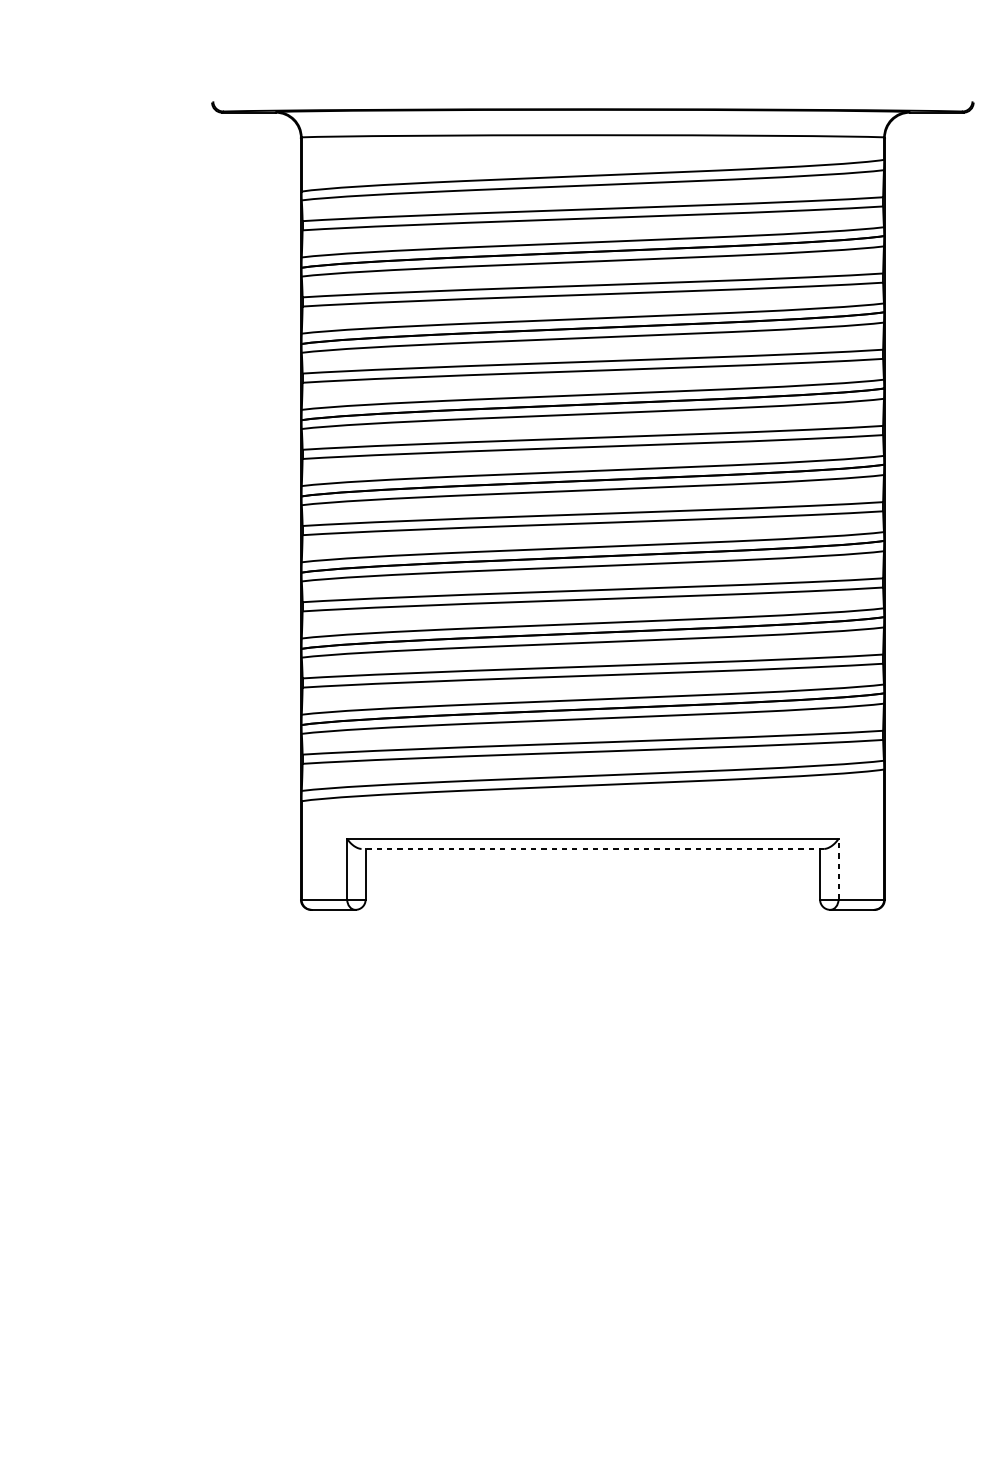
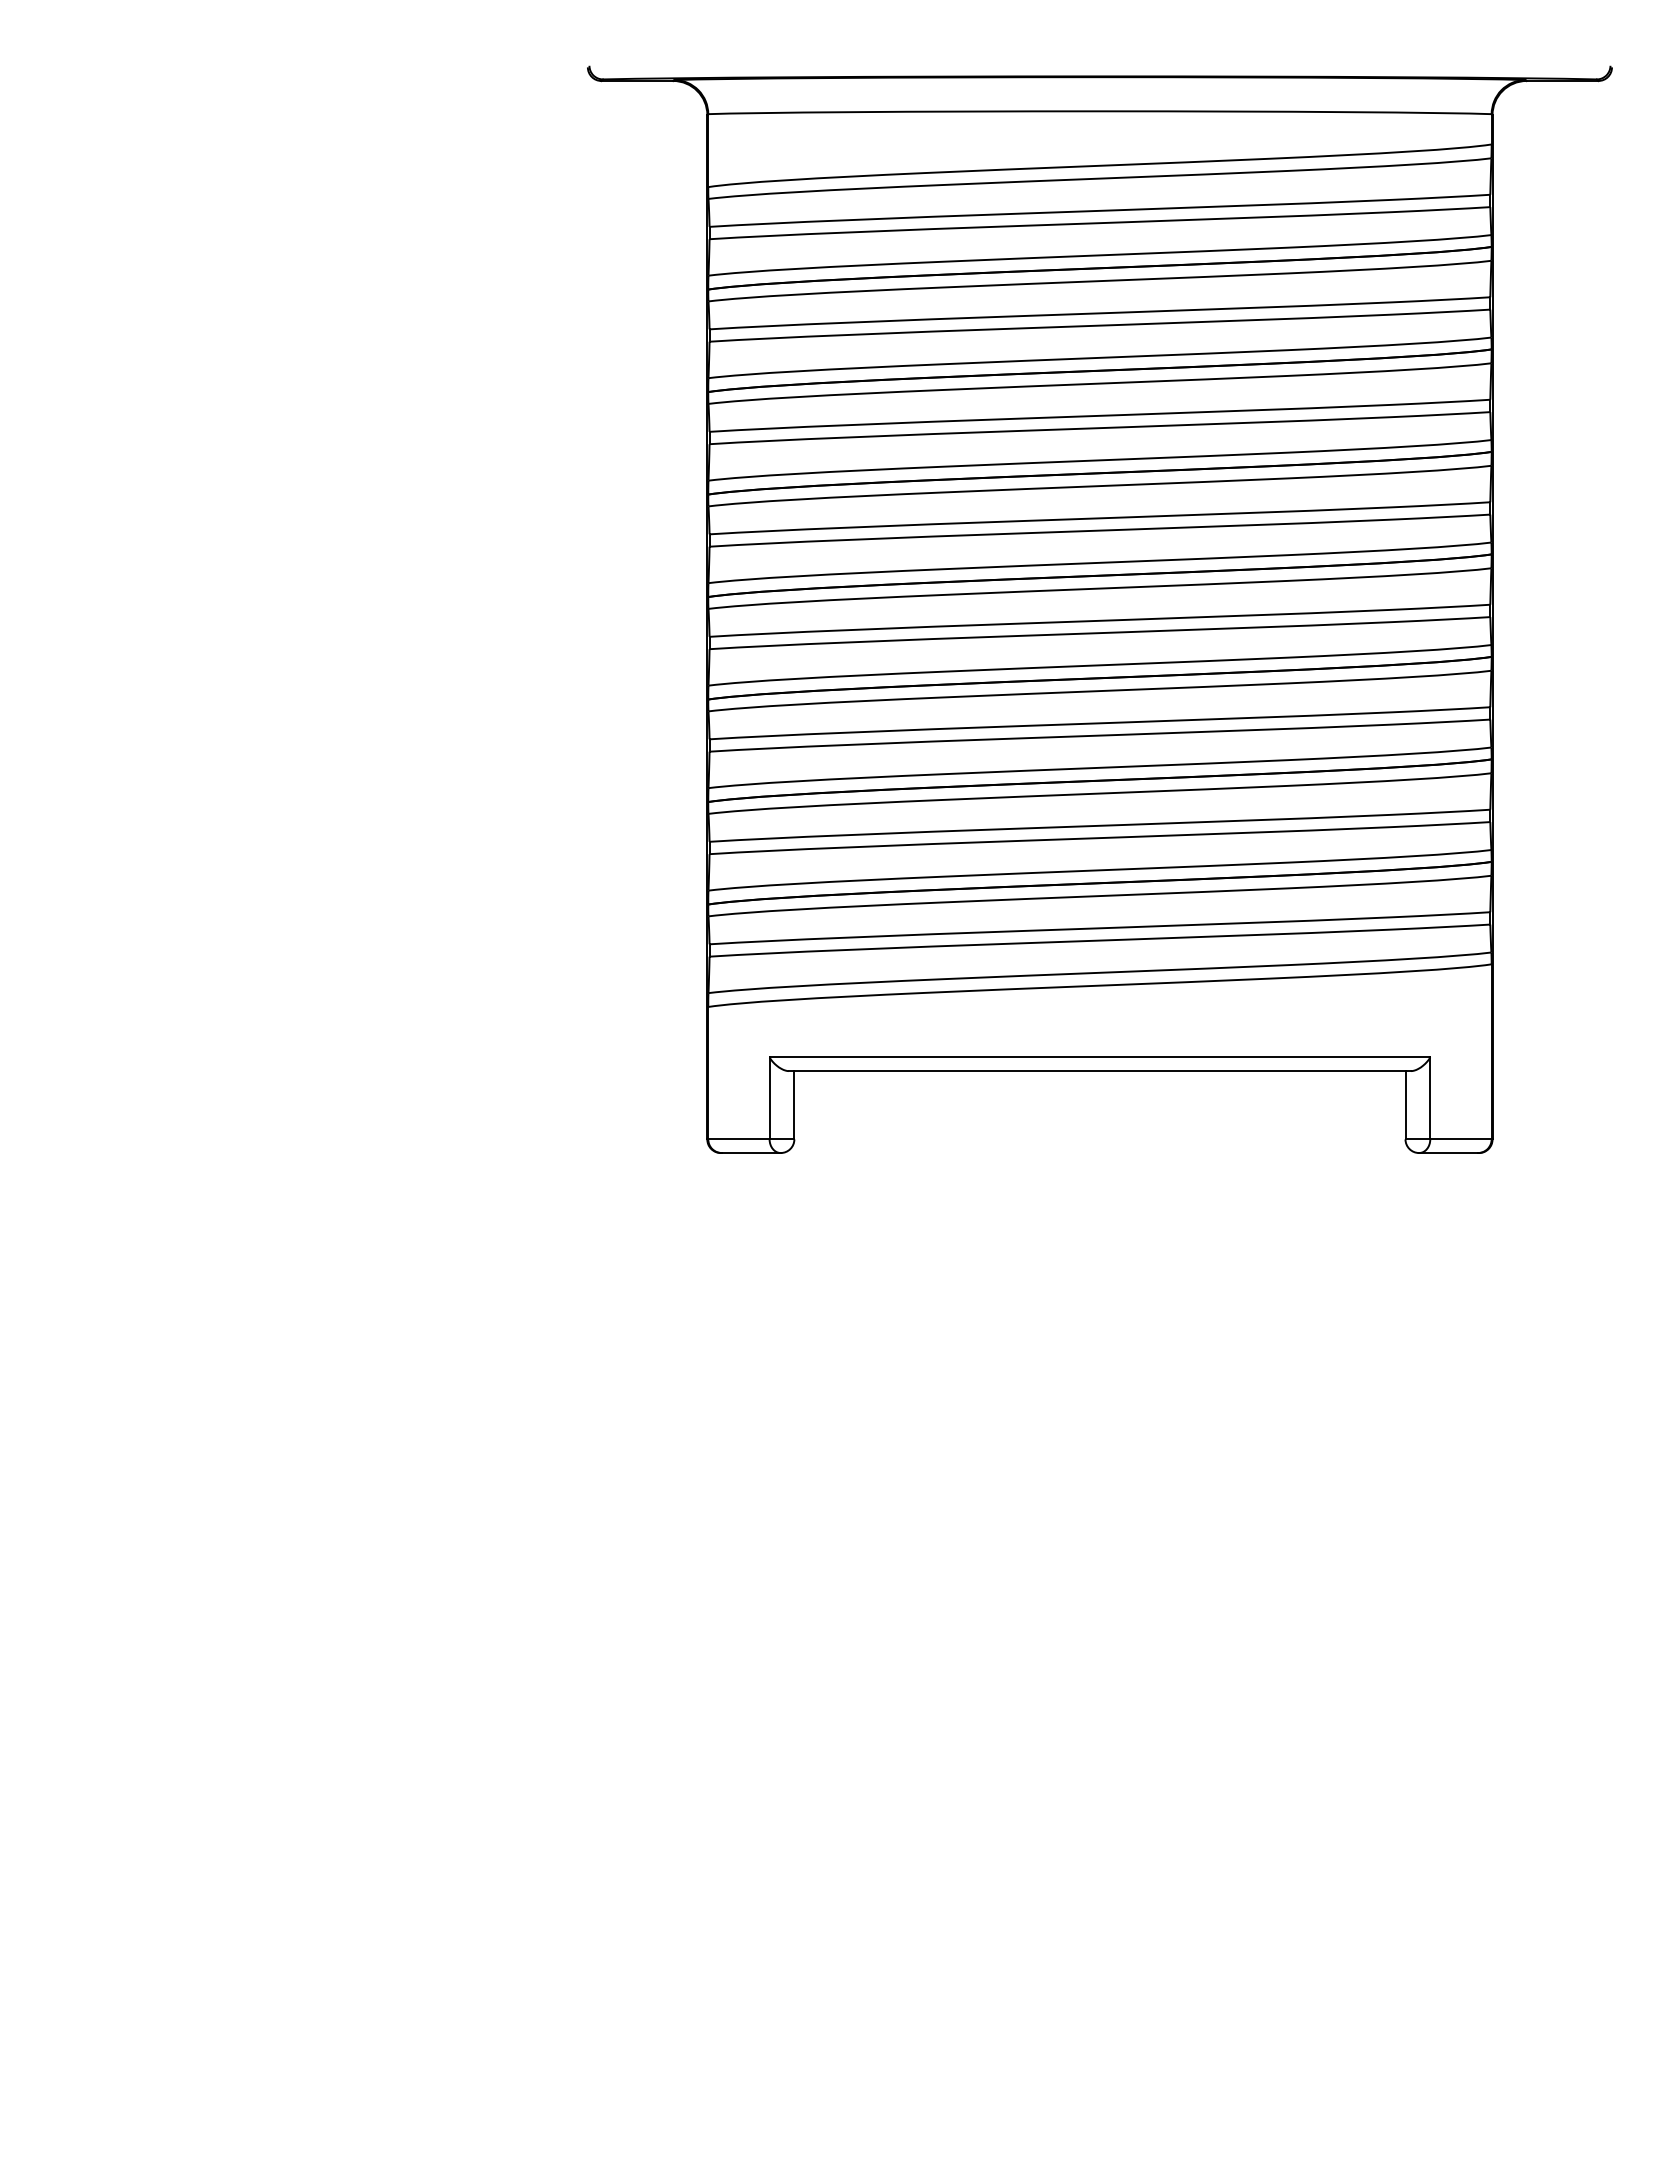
line: (592, 849) -> (1099, 1071), dashed -> solid
line: (838, 869) -> (1430, 1098), dashed -> solid

